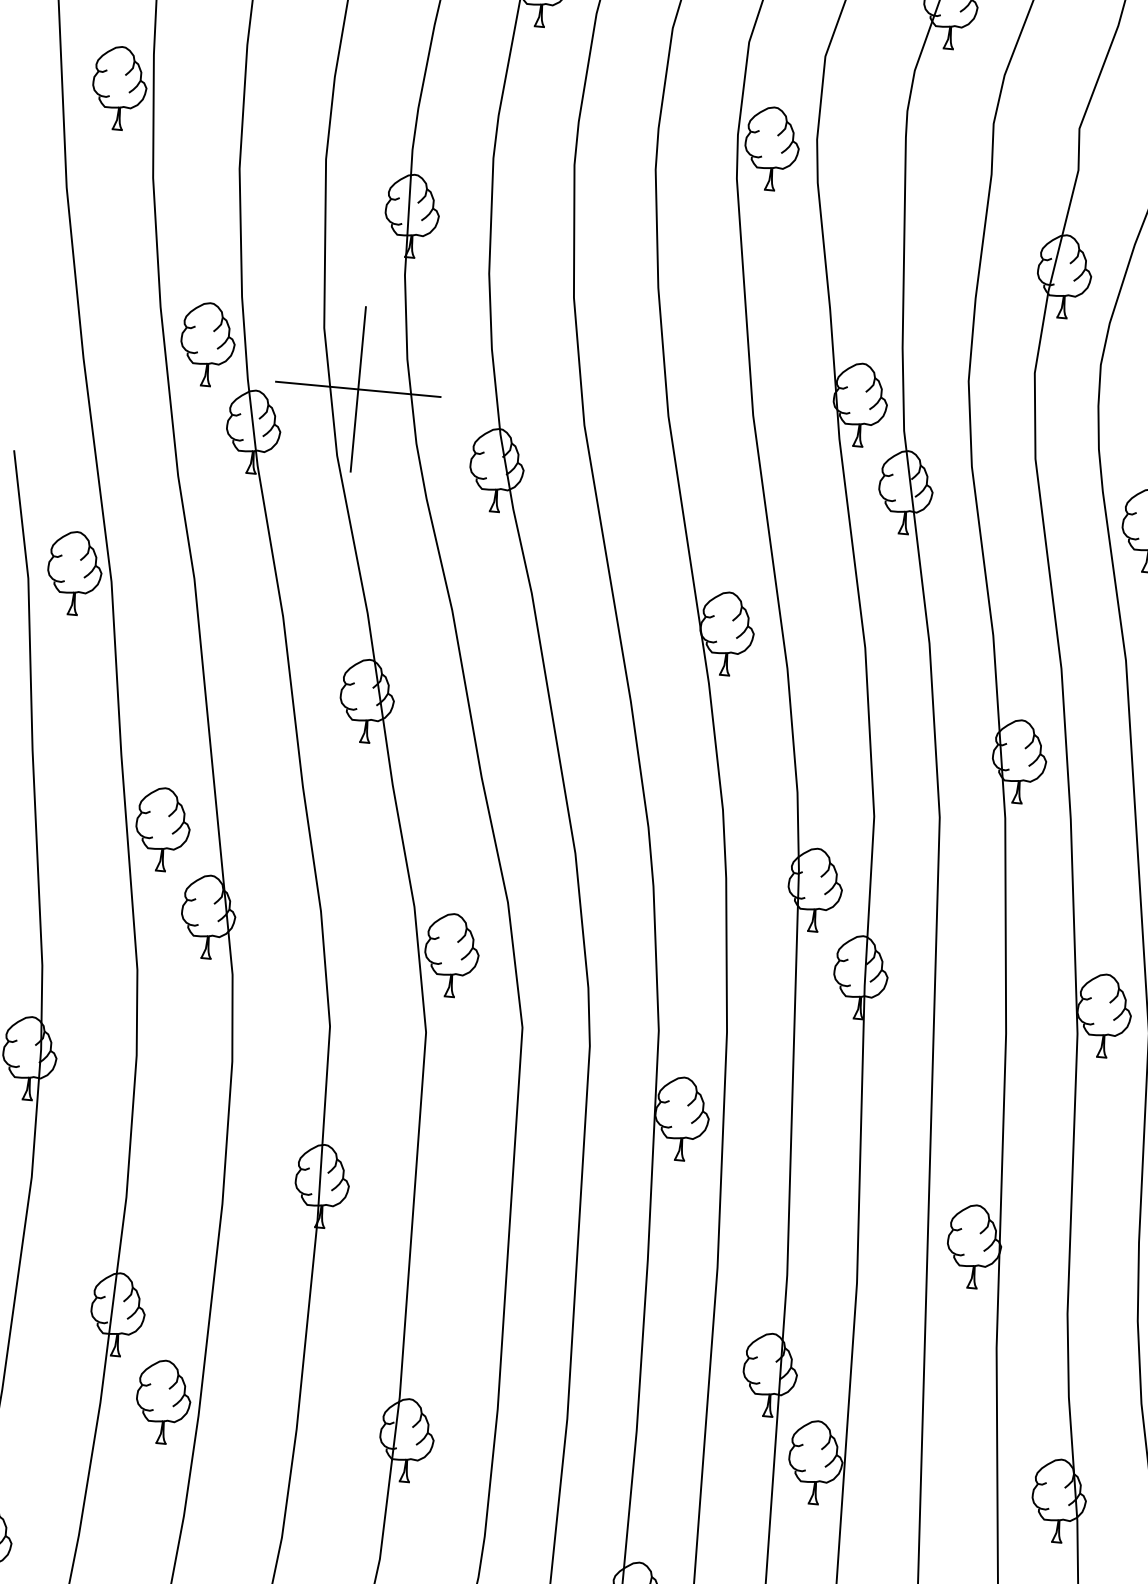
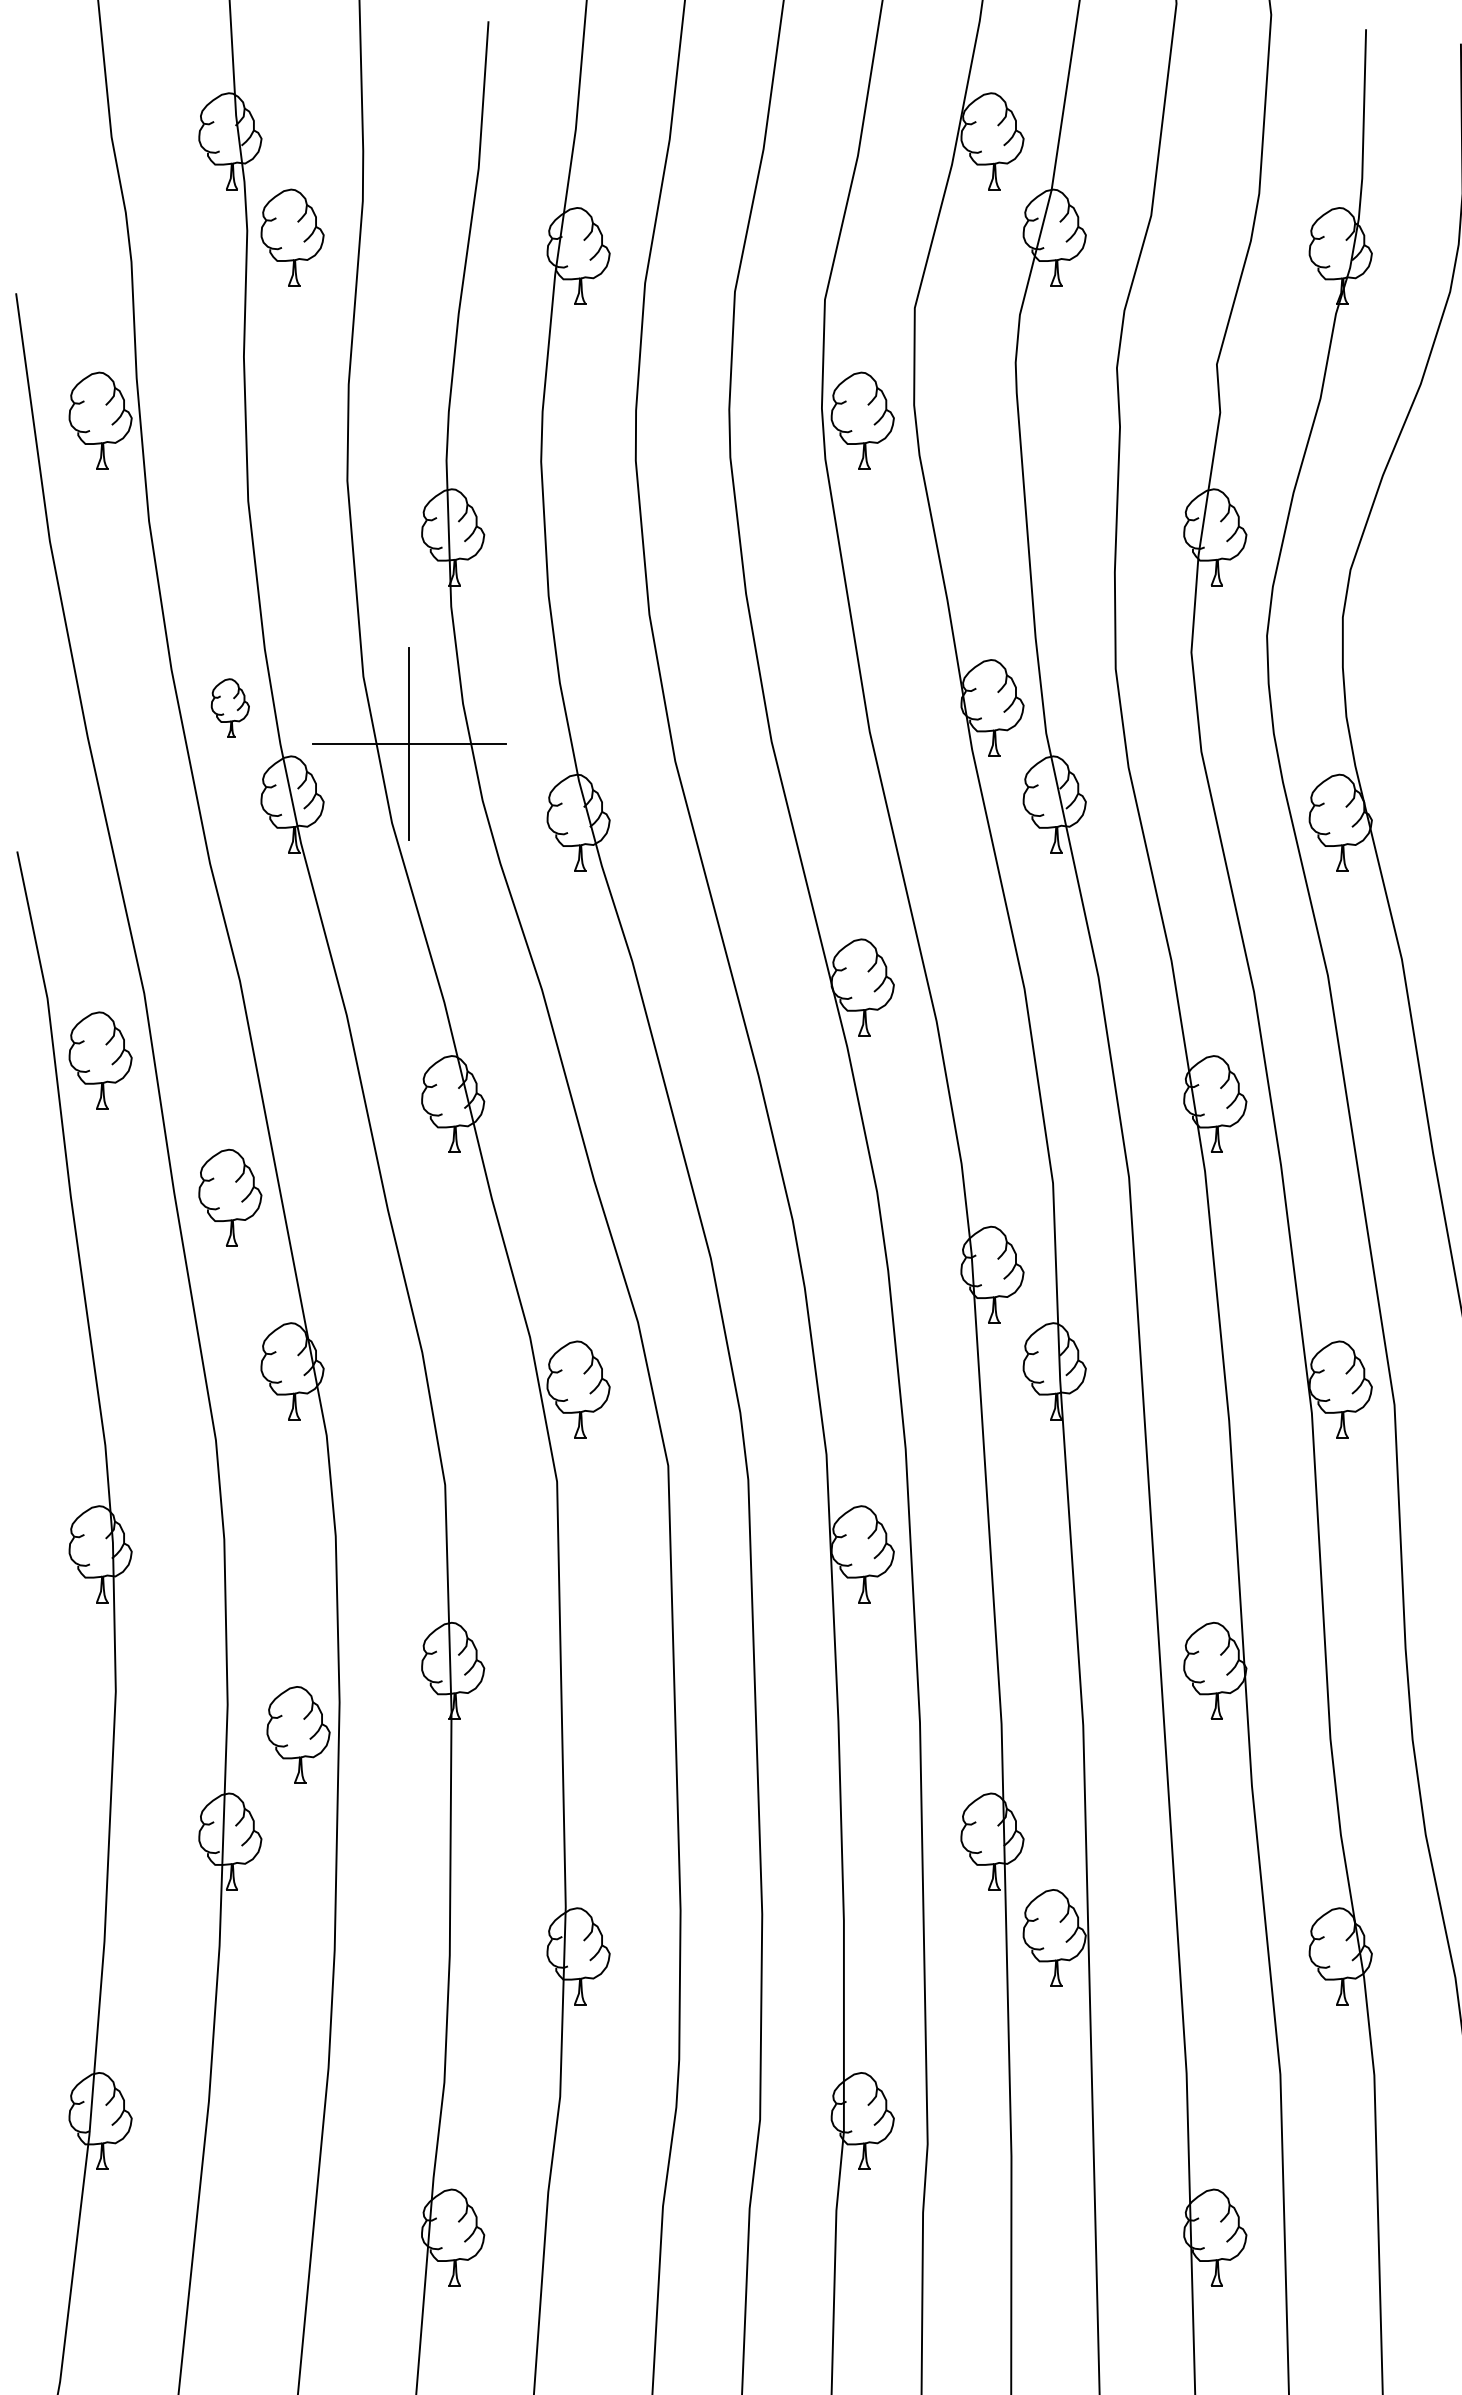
part: (208, 343) -> (230, 707), size x0.6
part: (74, 573) -> (100, 1060), moved
part: (163, 829) -> (230, 1197), moved
part: (163, 1401) -> (298, 1734), moved

